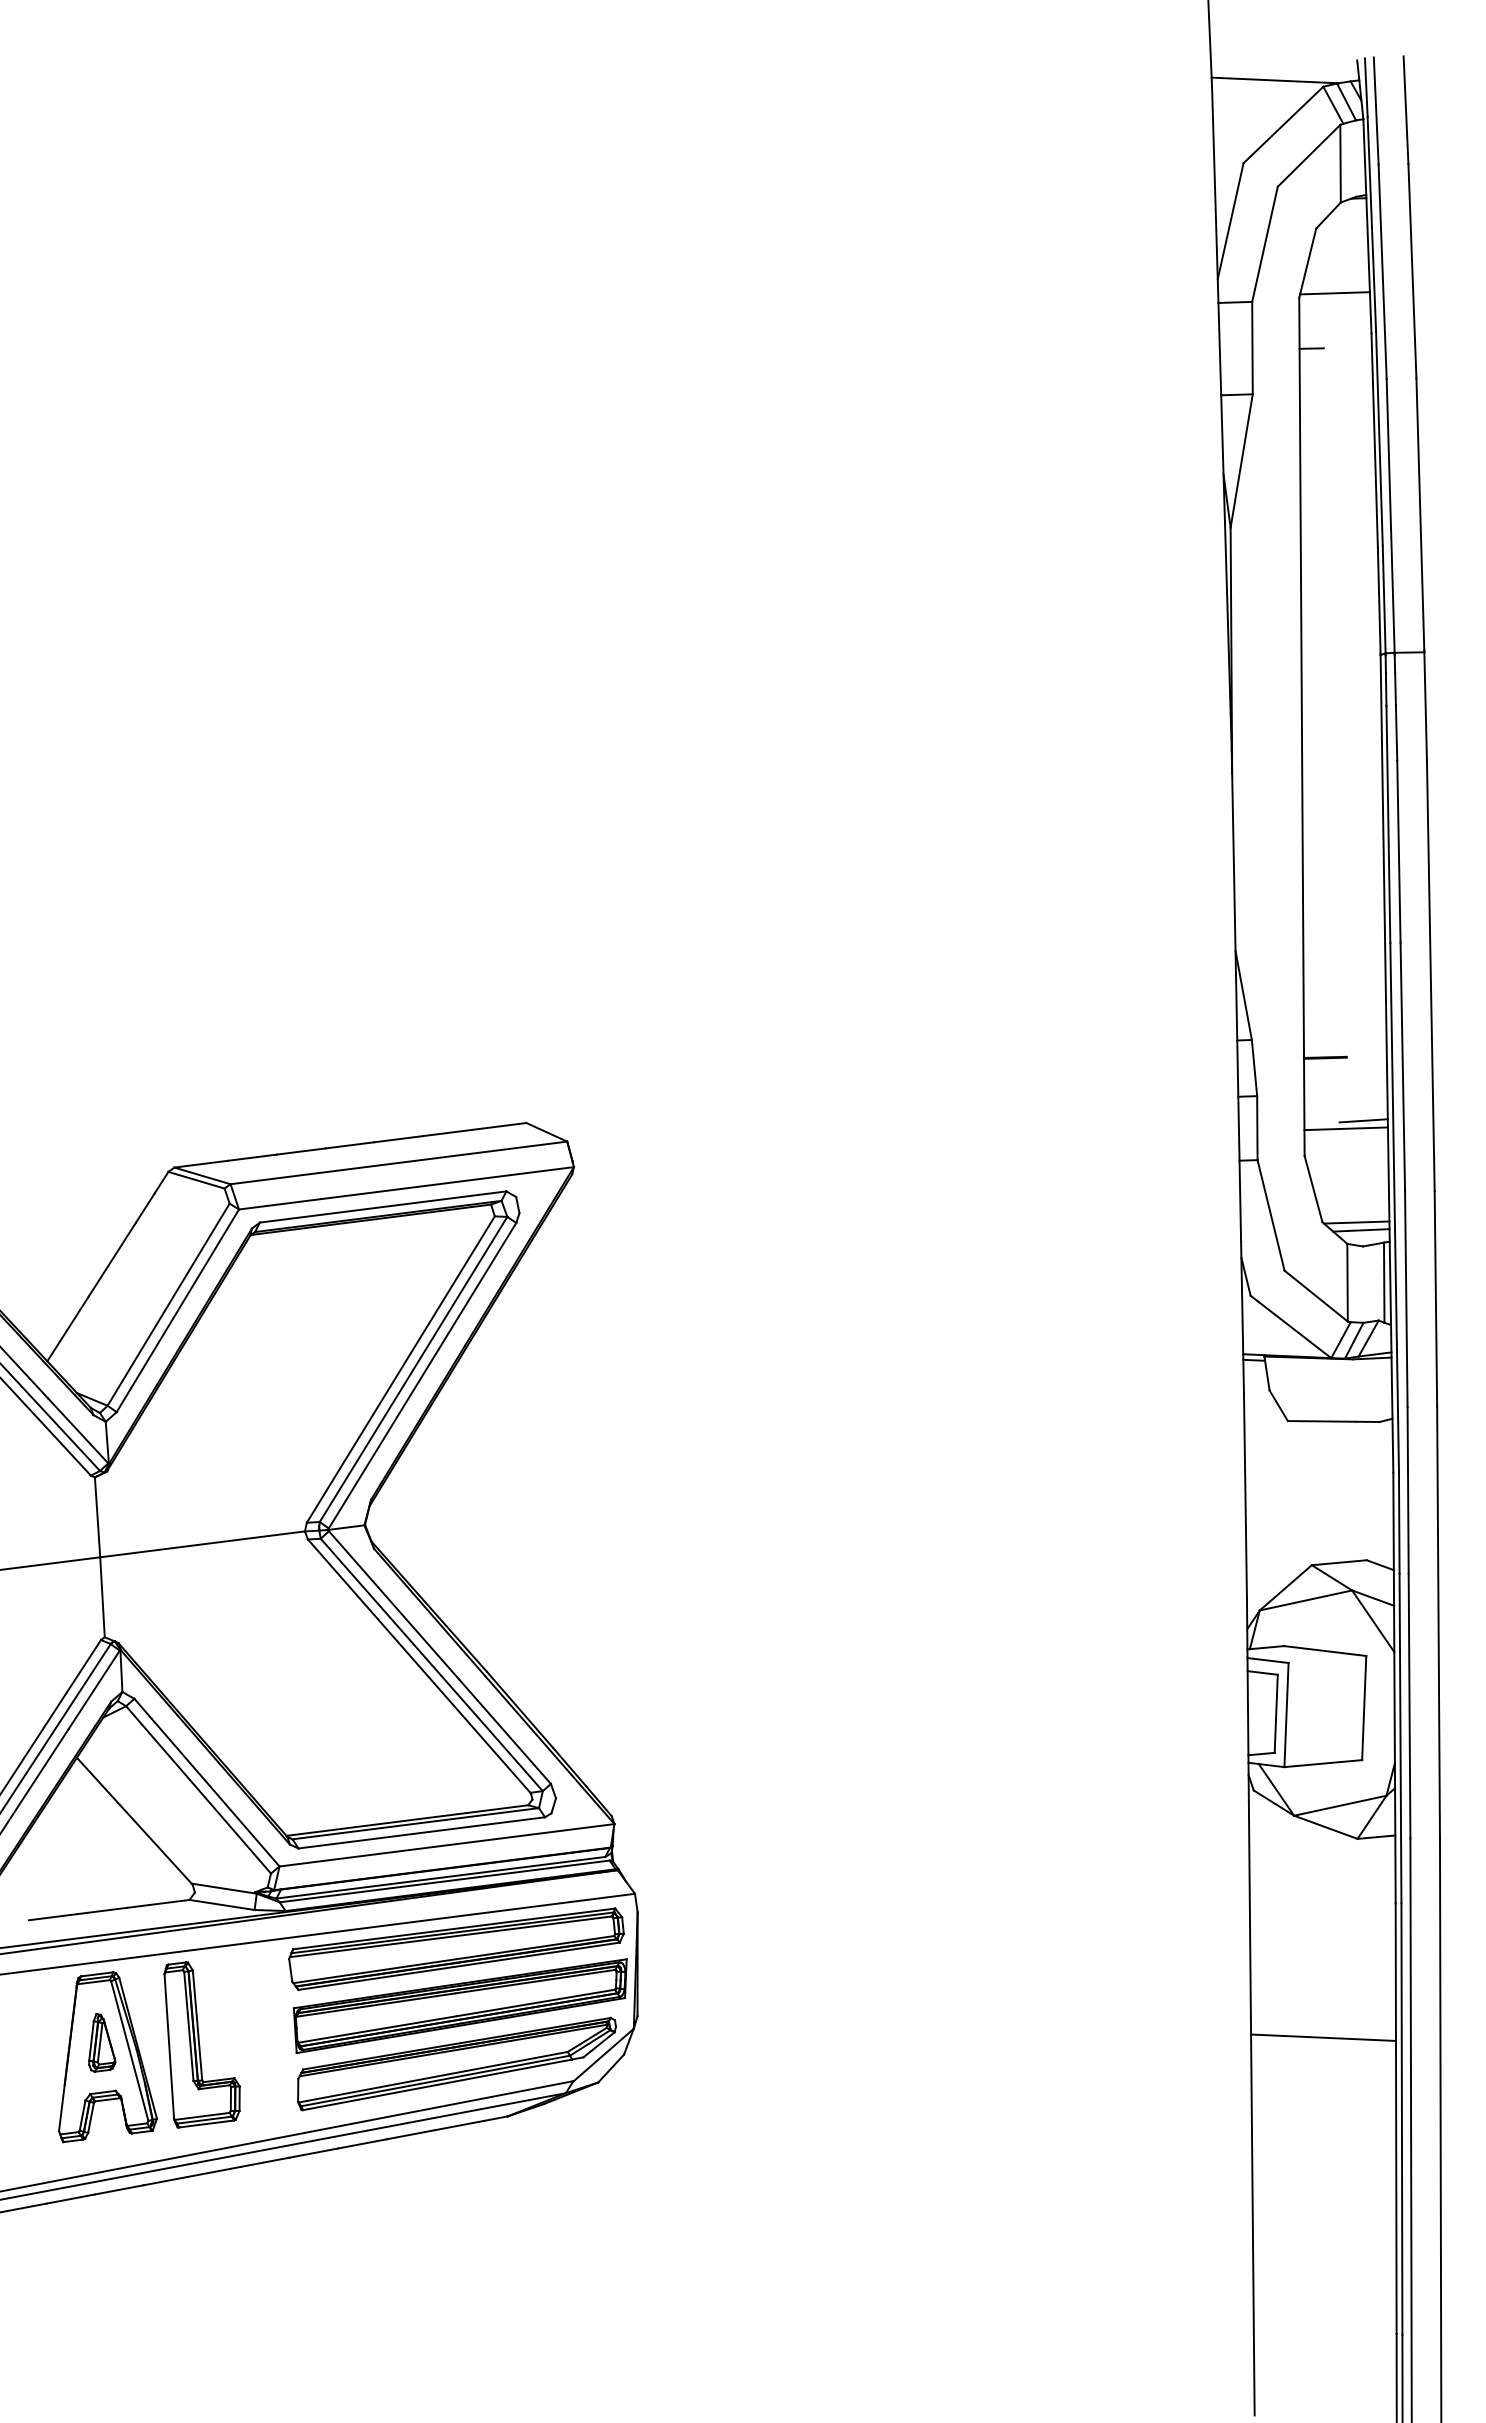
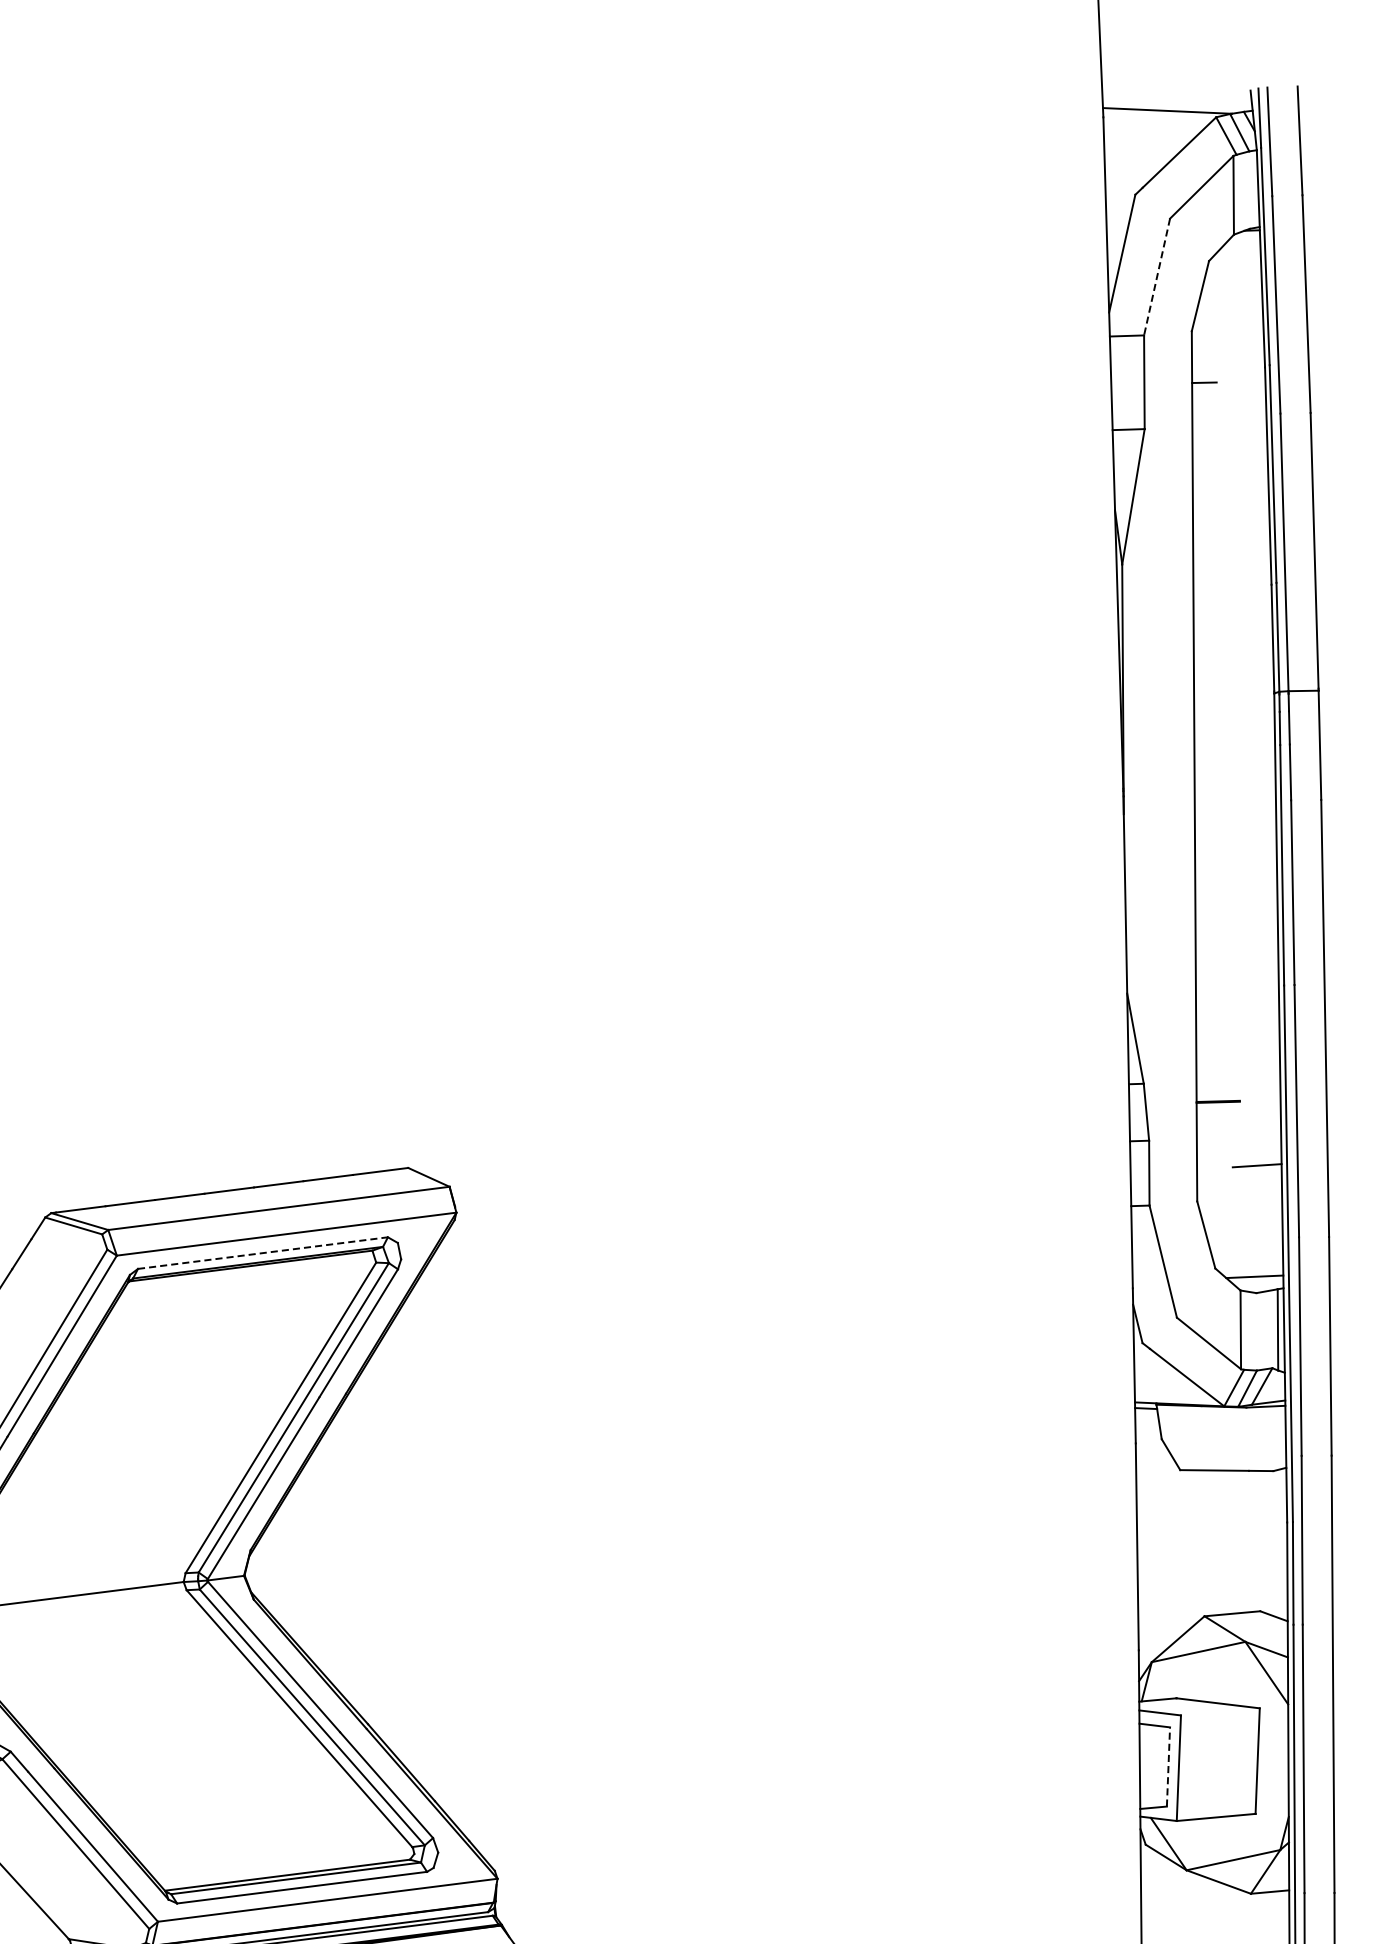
line: (1265, 244) -> (1157, 277), solid -> dashed
line: (1334, 293) -> (1227, 326), removed
line: (1345, 1128) -> (1238, 1173), removed
line: (383, 1206) -> (263, 1252), solid -> dashed
line: (1356, 1222) -> (1249, 1268), removed
line: (1276, 1713) -> (1168, 1766), solid -> dashed

